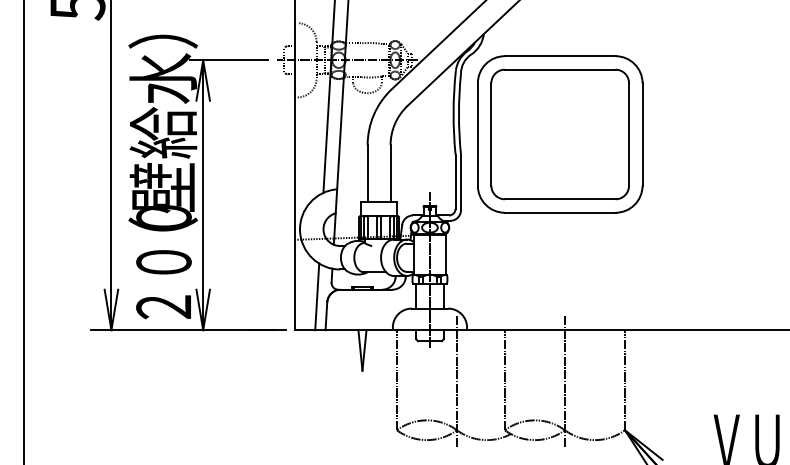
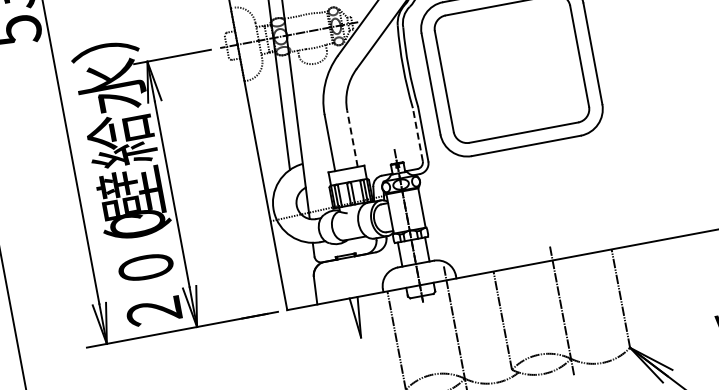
line: (390, 173) -> (352, 138), solid -> dashed
line: (455, 181) -> (417, 134), solid -> dashed
line: (317, 296) -> (303, 272), removed

